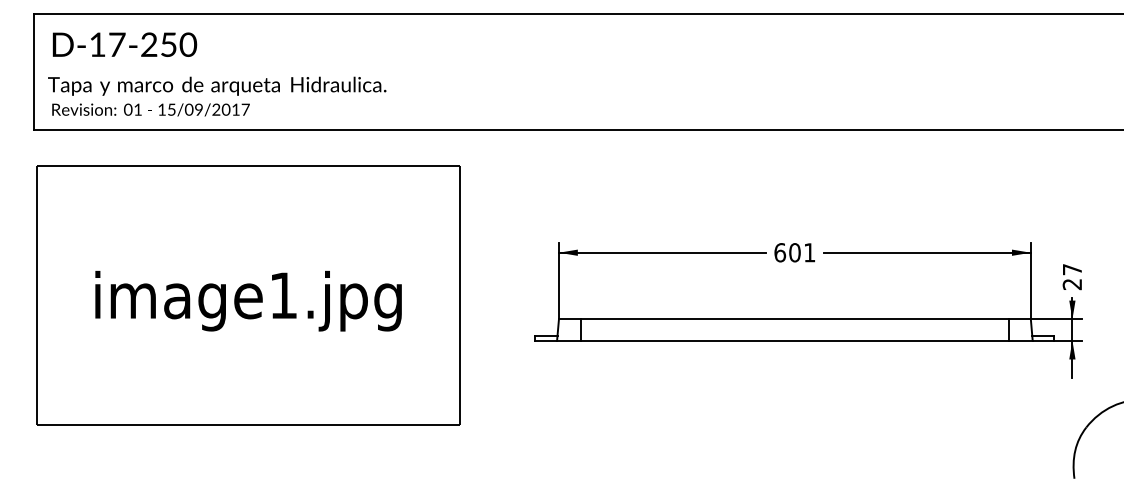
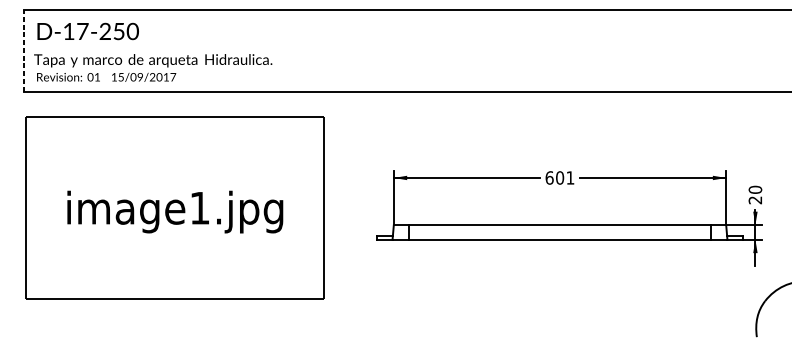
line: (33, 72) -> (23, 51), solid -> dashed
text: (1072, 269) -> (755, 189), 27 -> 20

